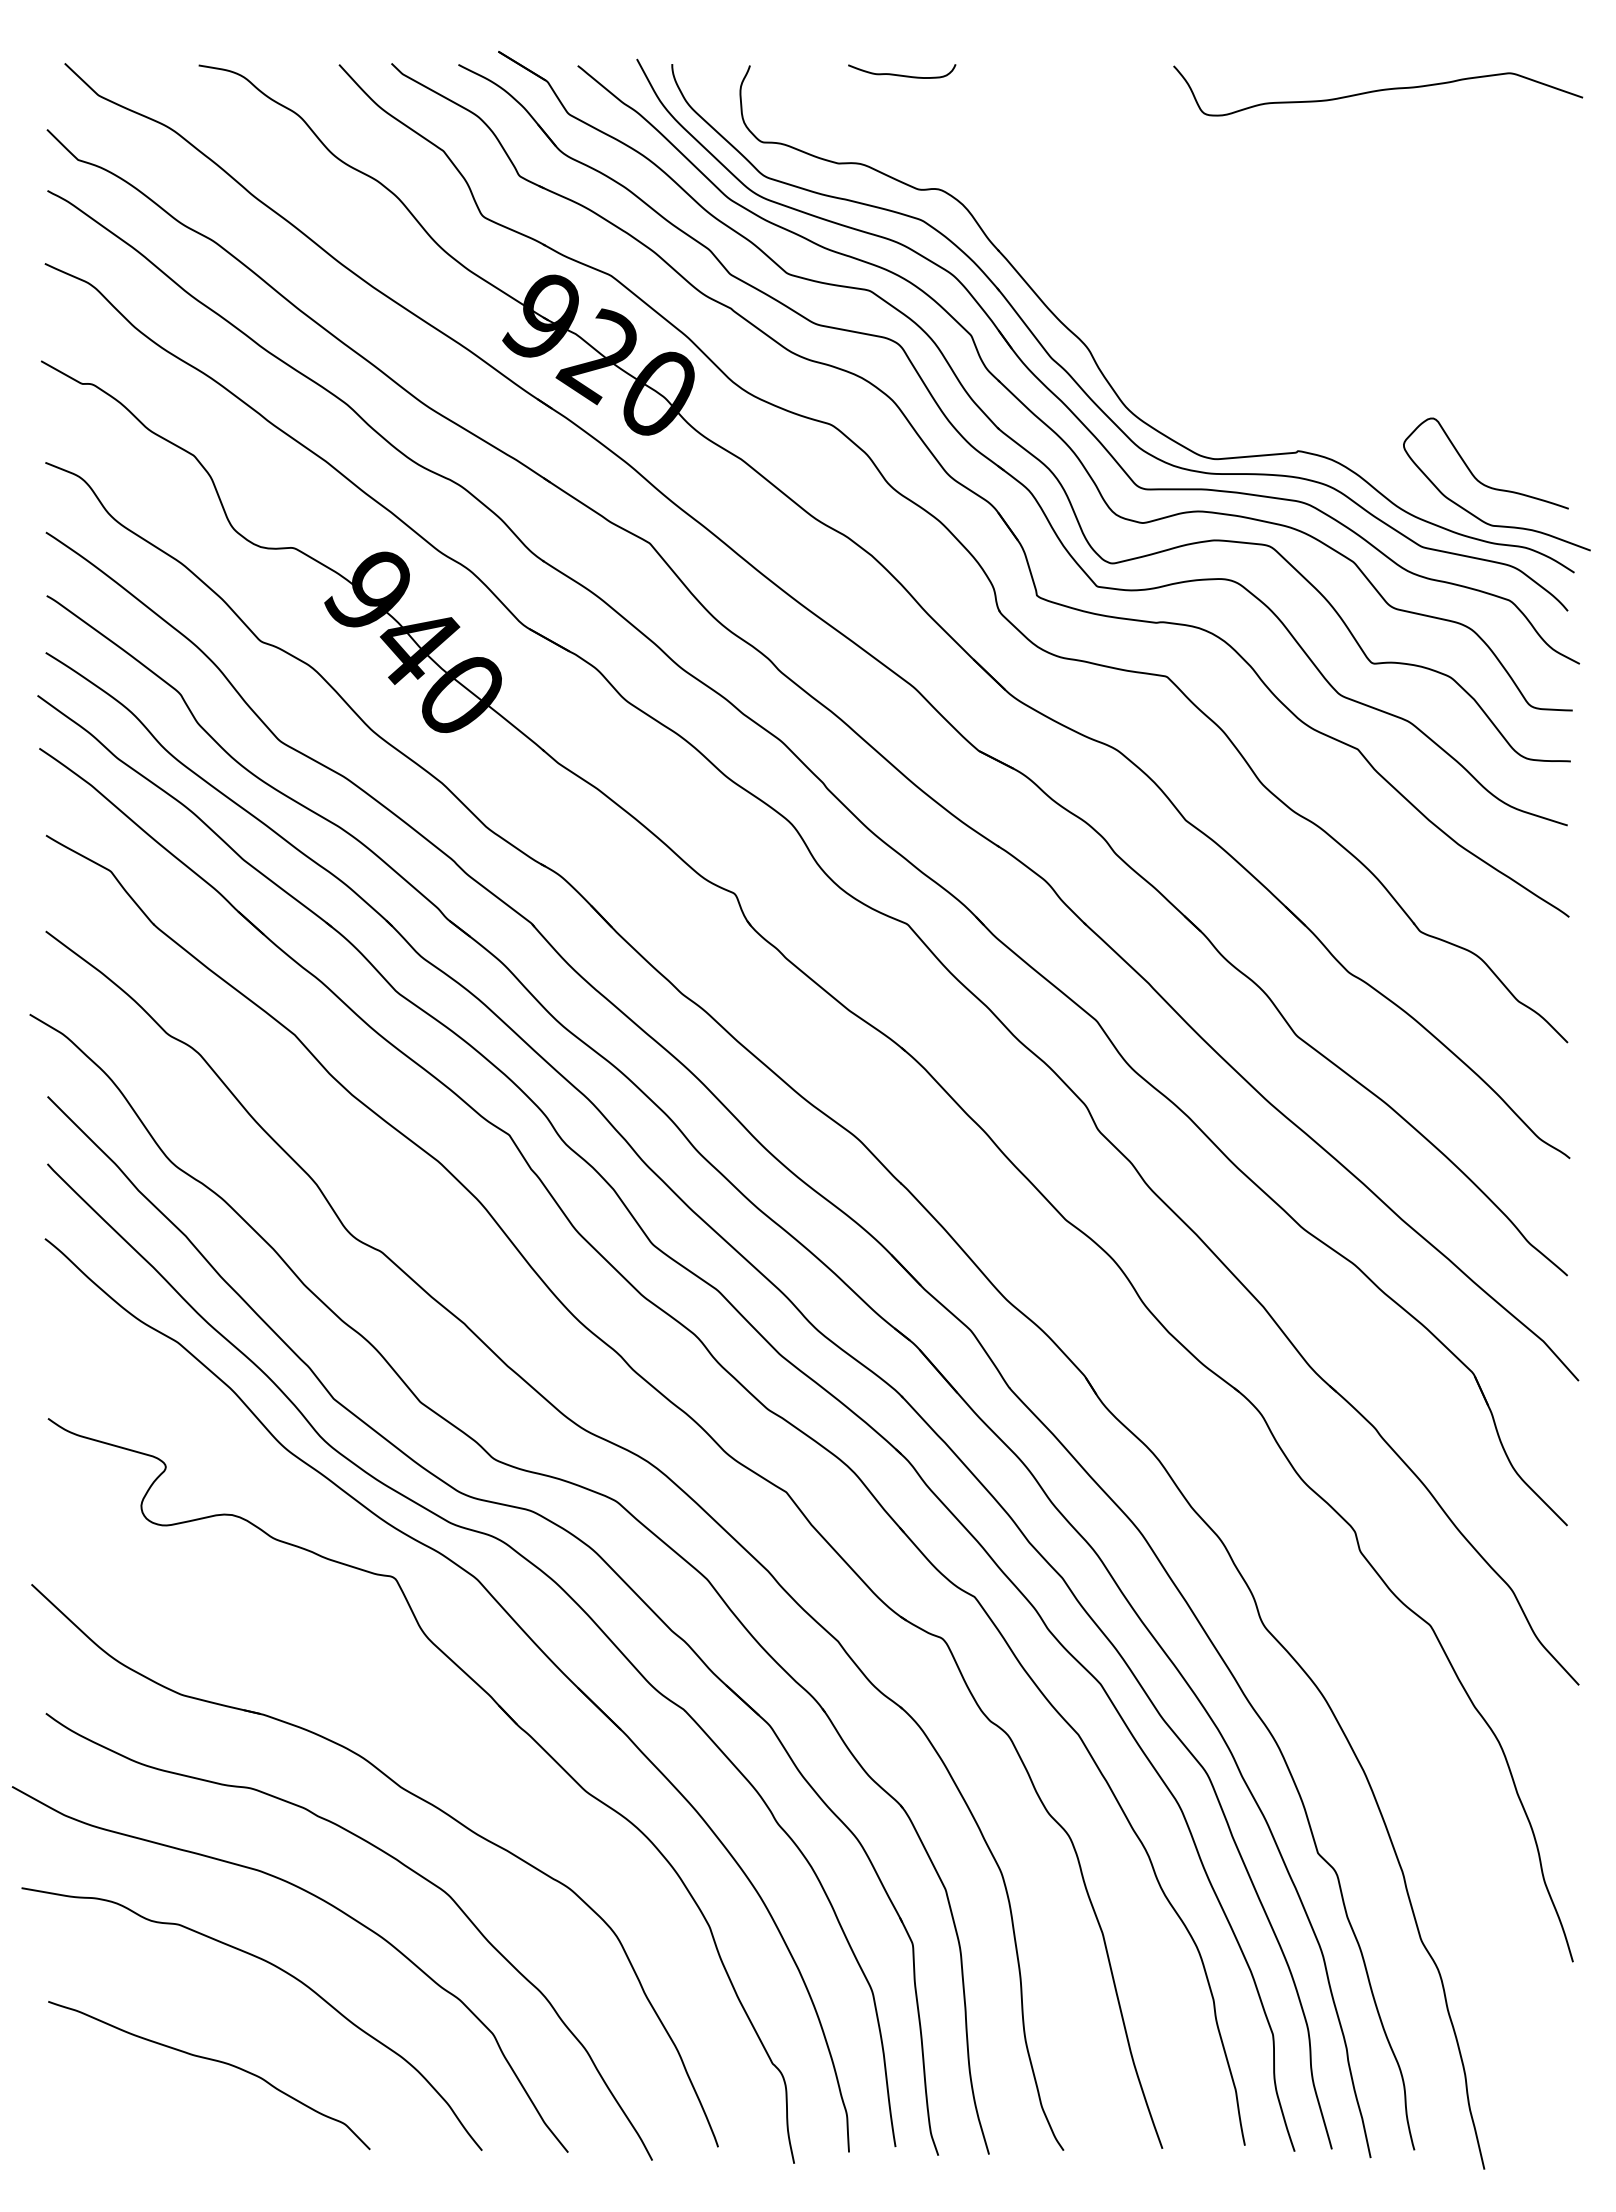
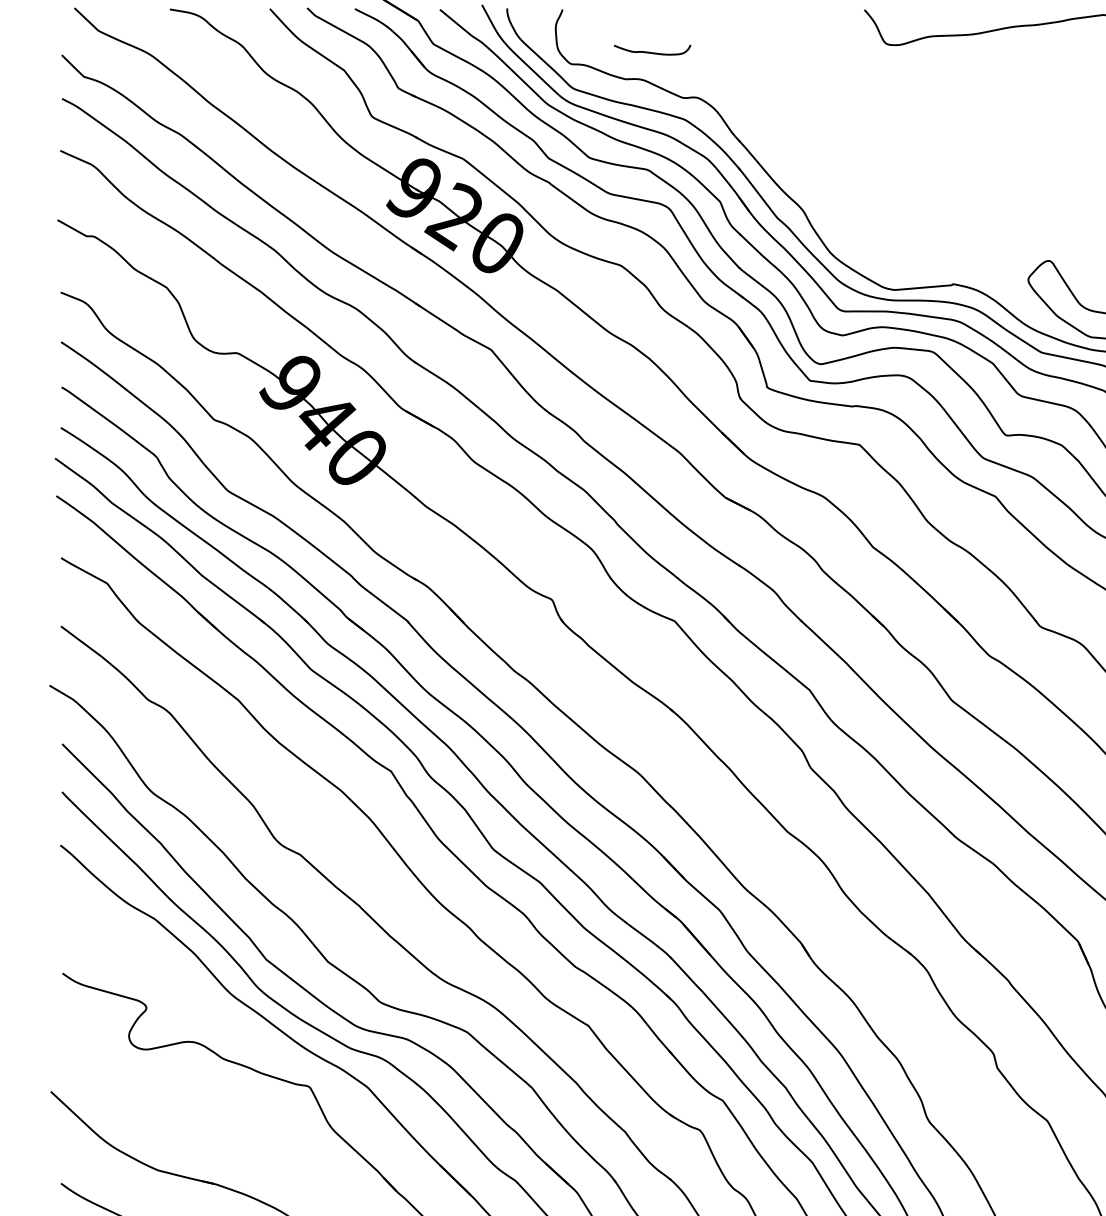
curve: (901, 74) -> (652, 52), moved

